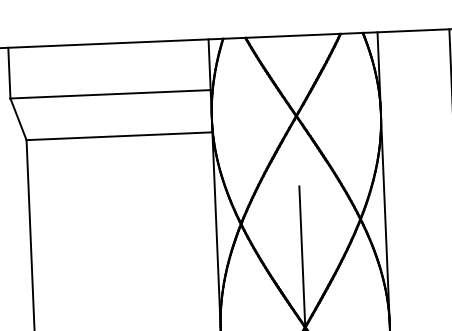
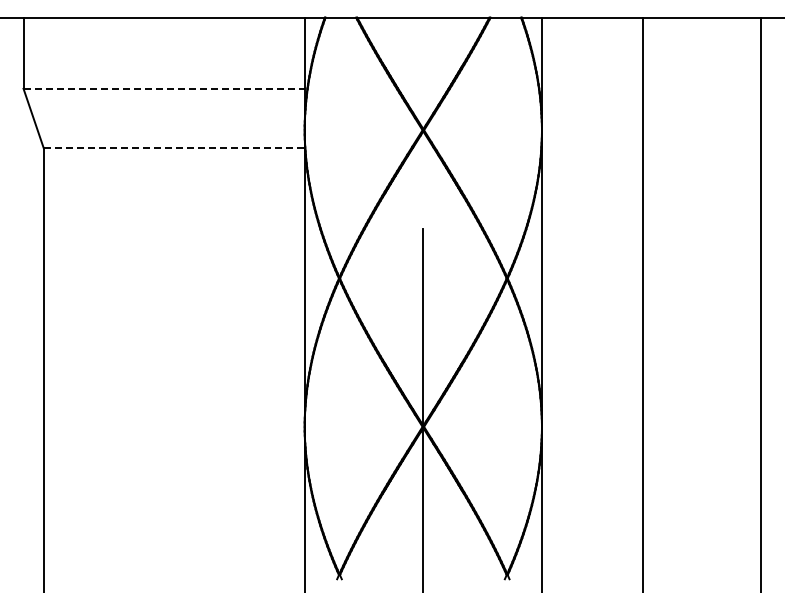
line: (110, 94) -> (164, 88), solid -> dashed
line: (119, 136) -> (174, 148), solid -> dashed

